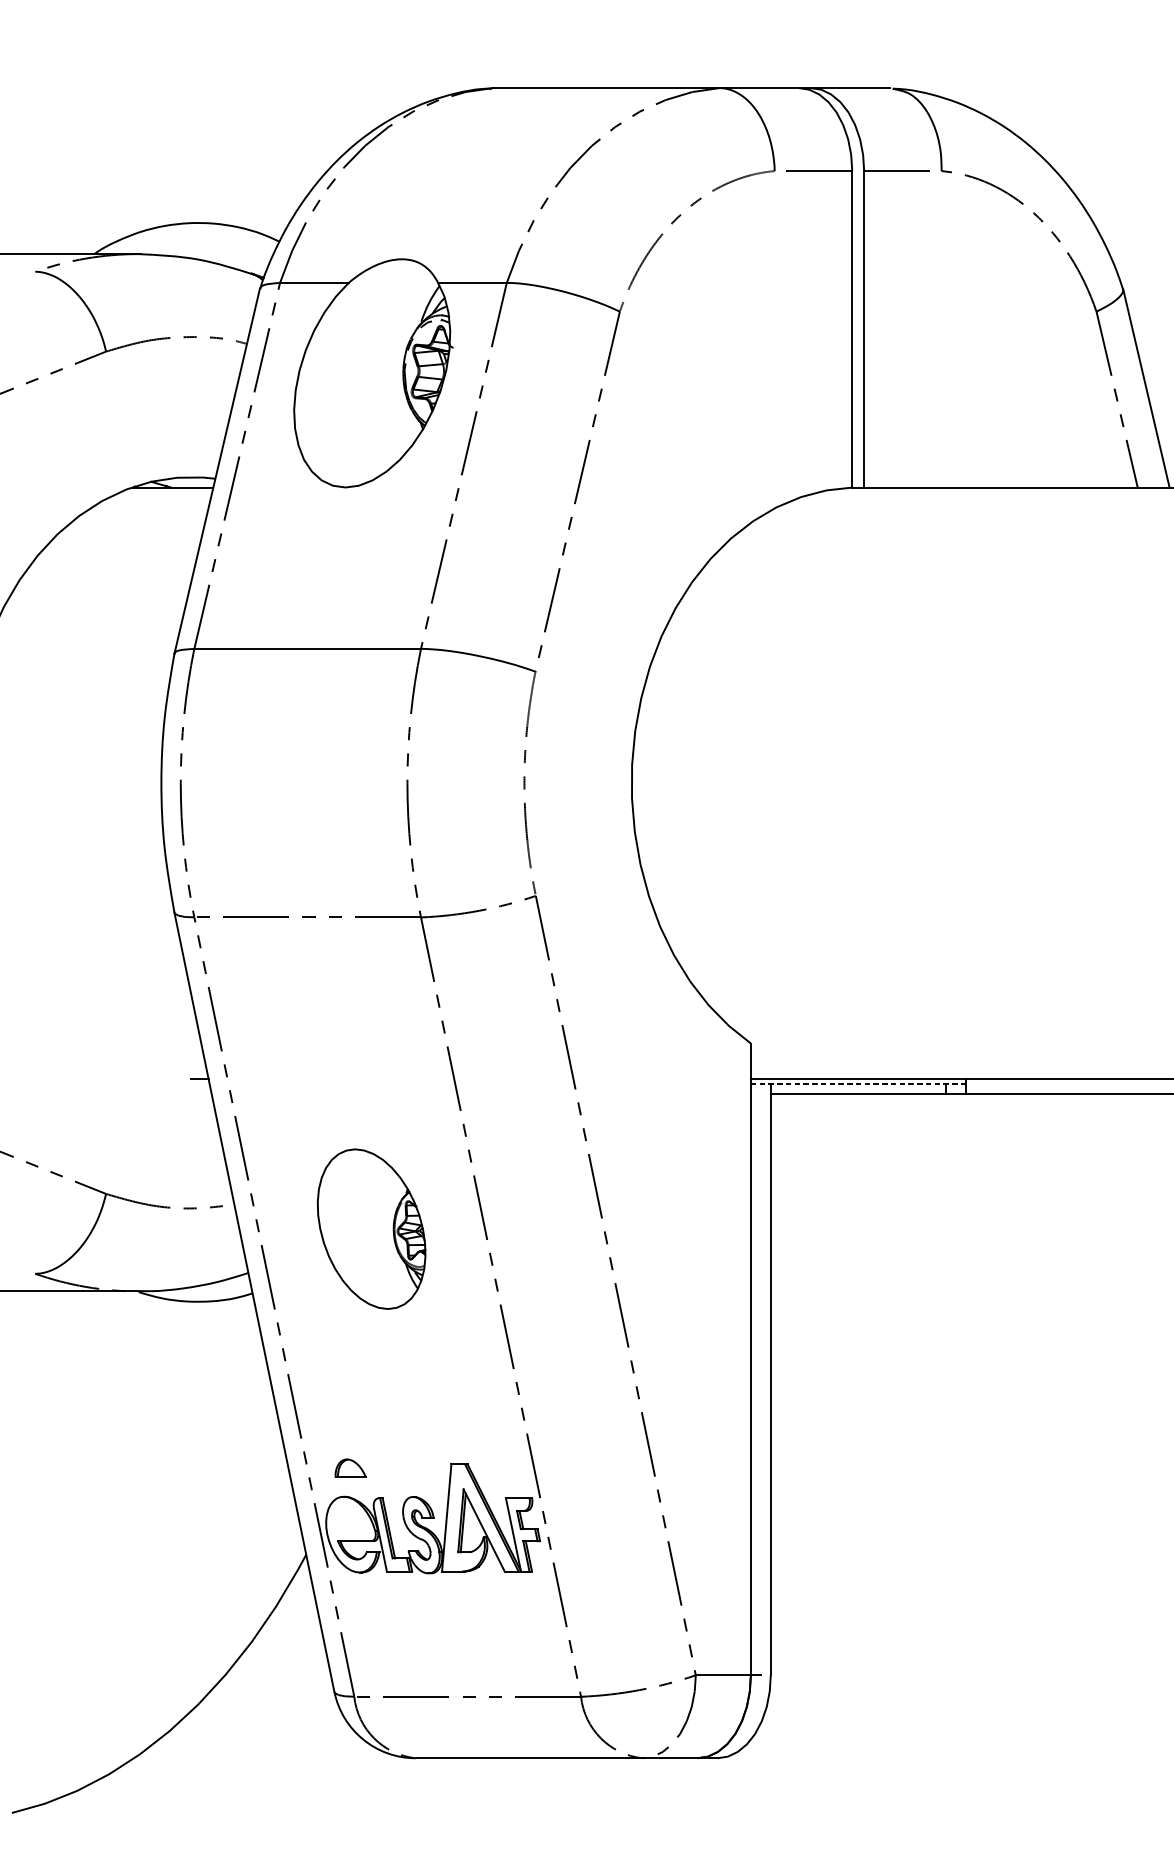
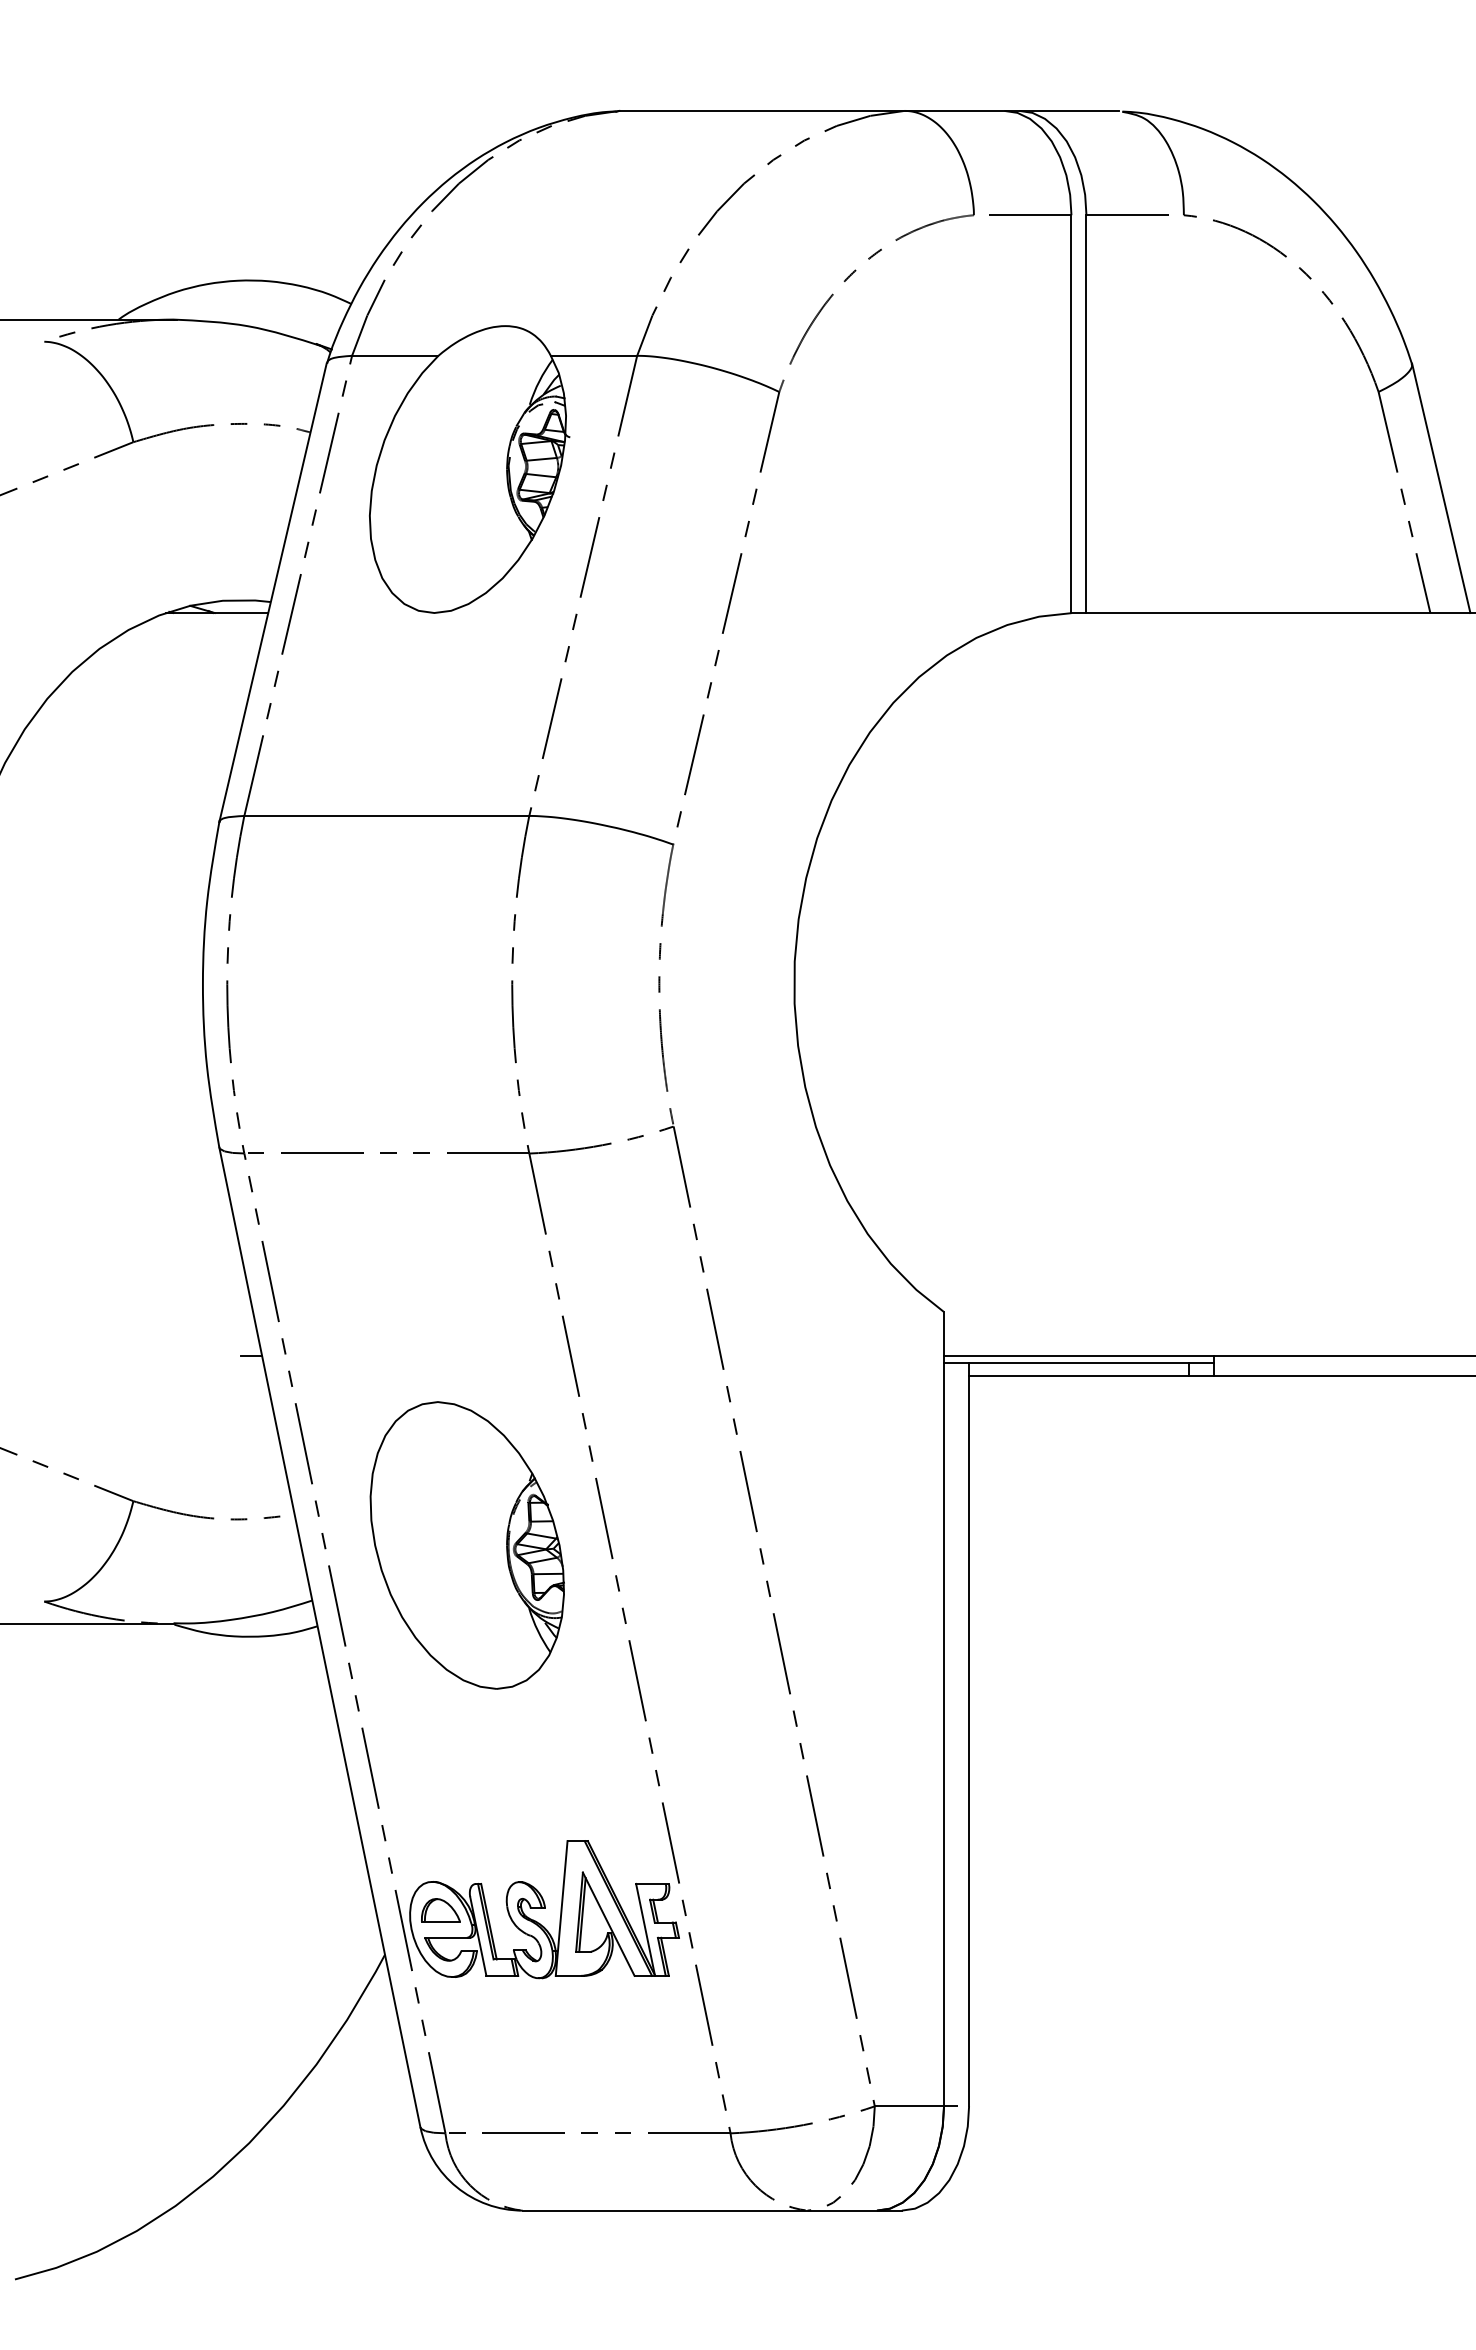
line: (857, 1083) -> (1078, 1362), dashed -> solid
part: (371, 1229) -> (466, 1545), size x1.43
part: (350, 1468) -> (440, 1910), moved

